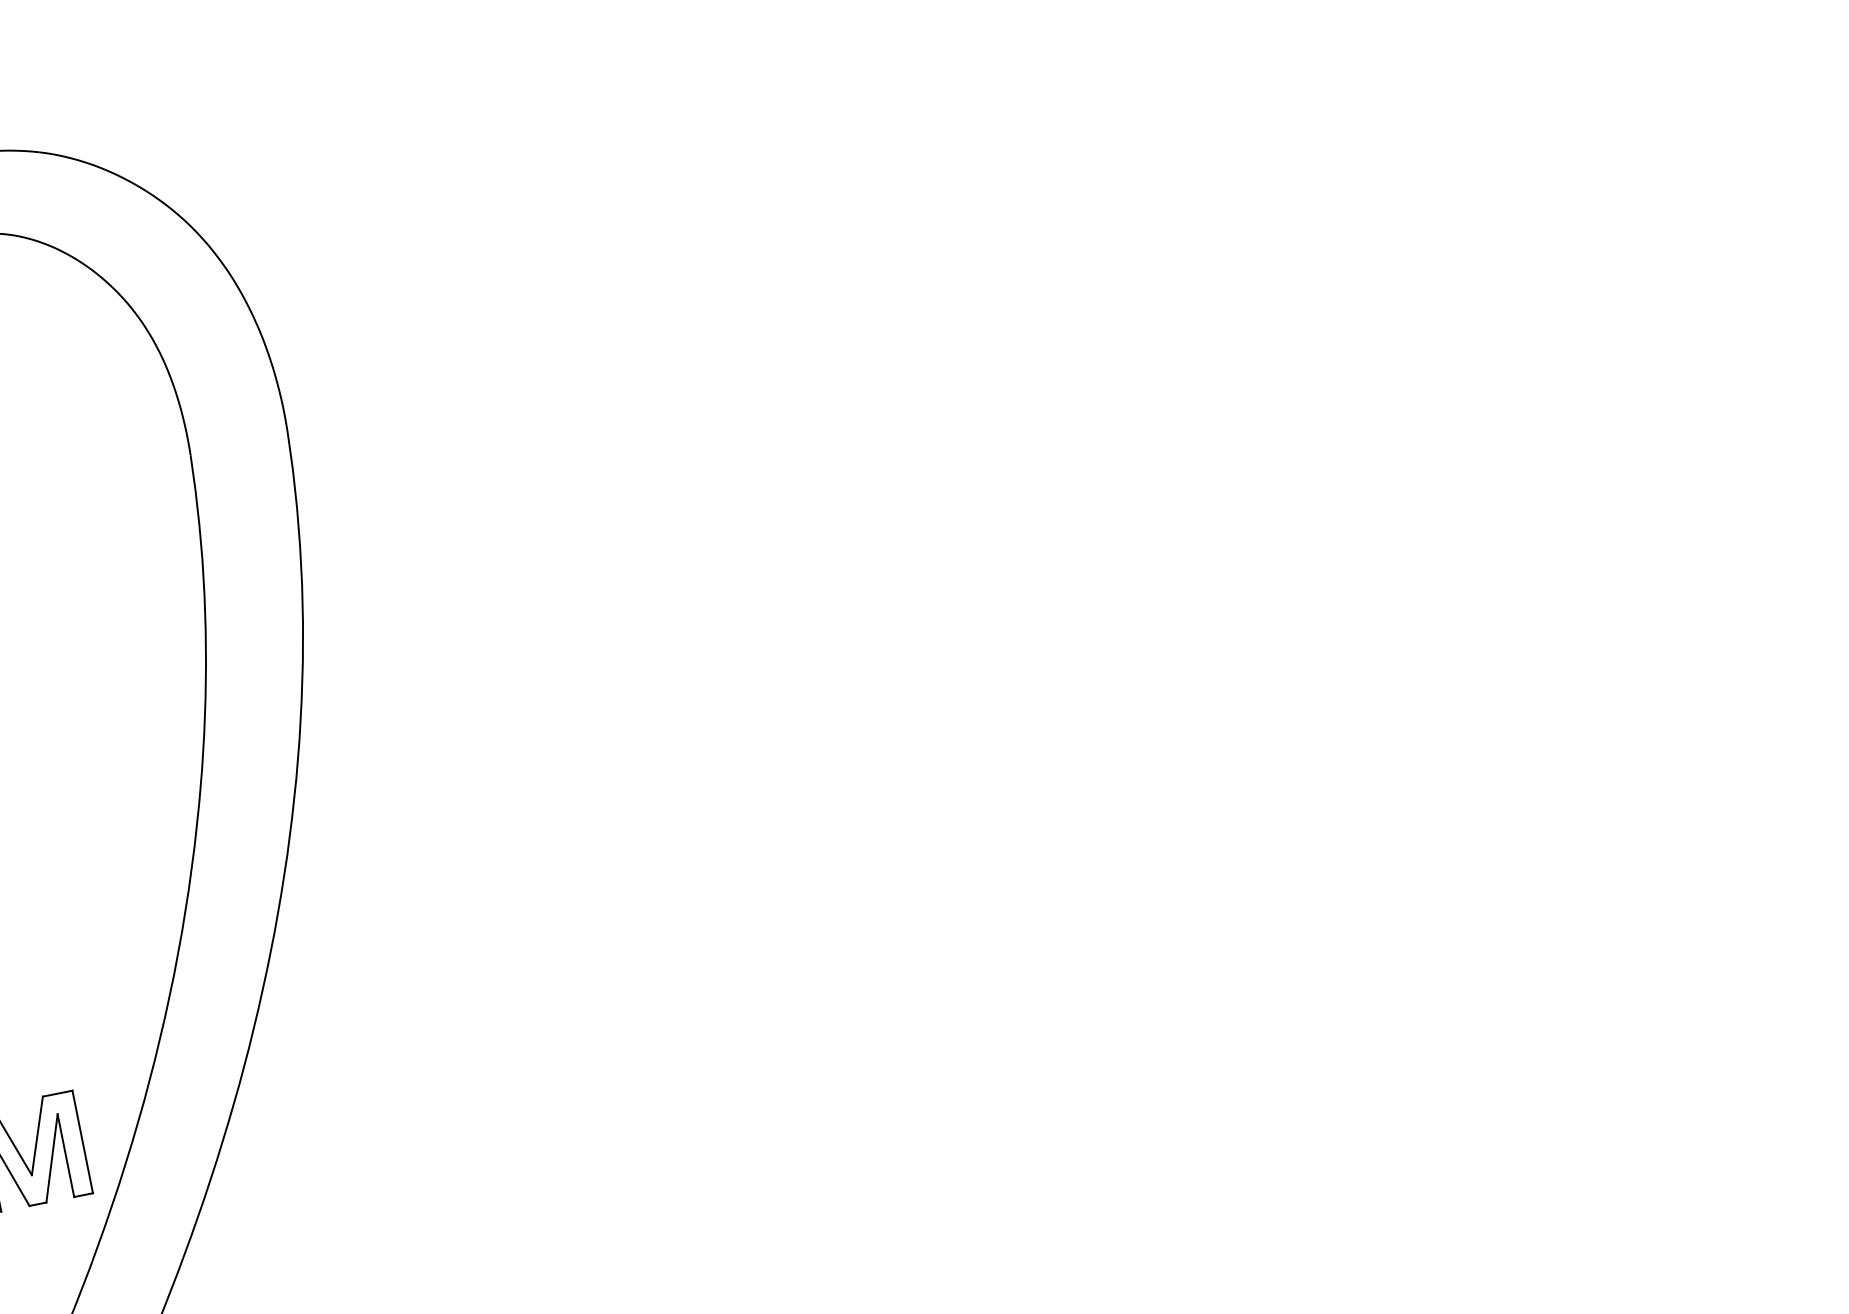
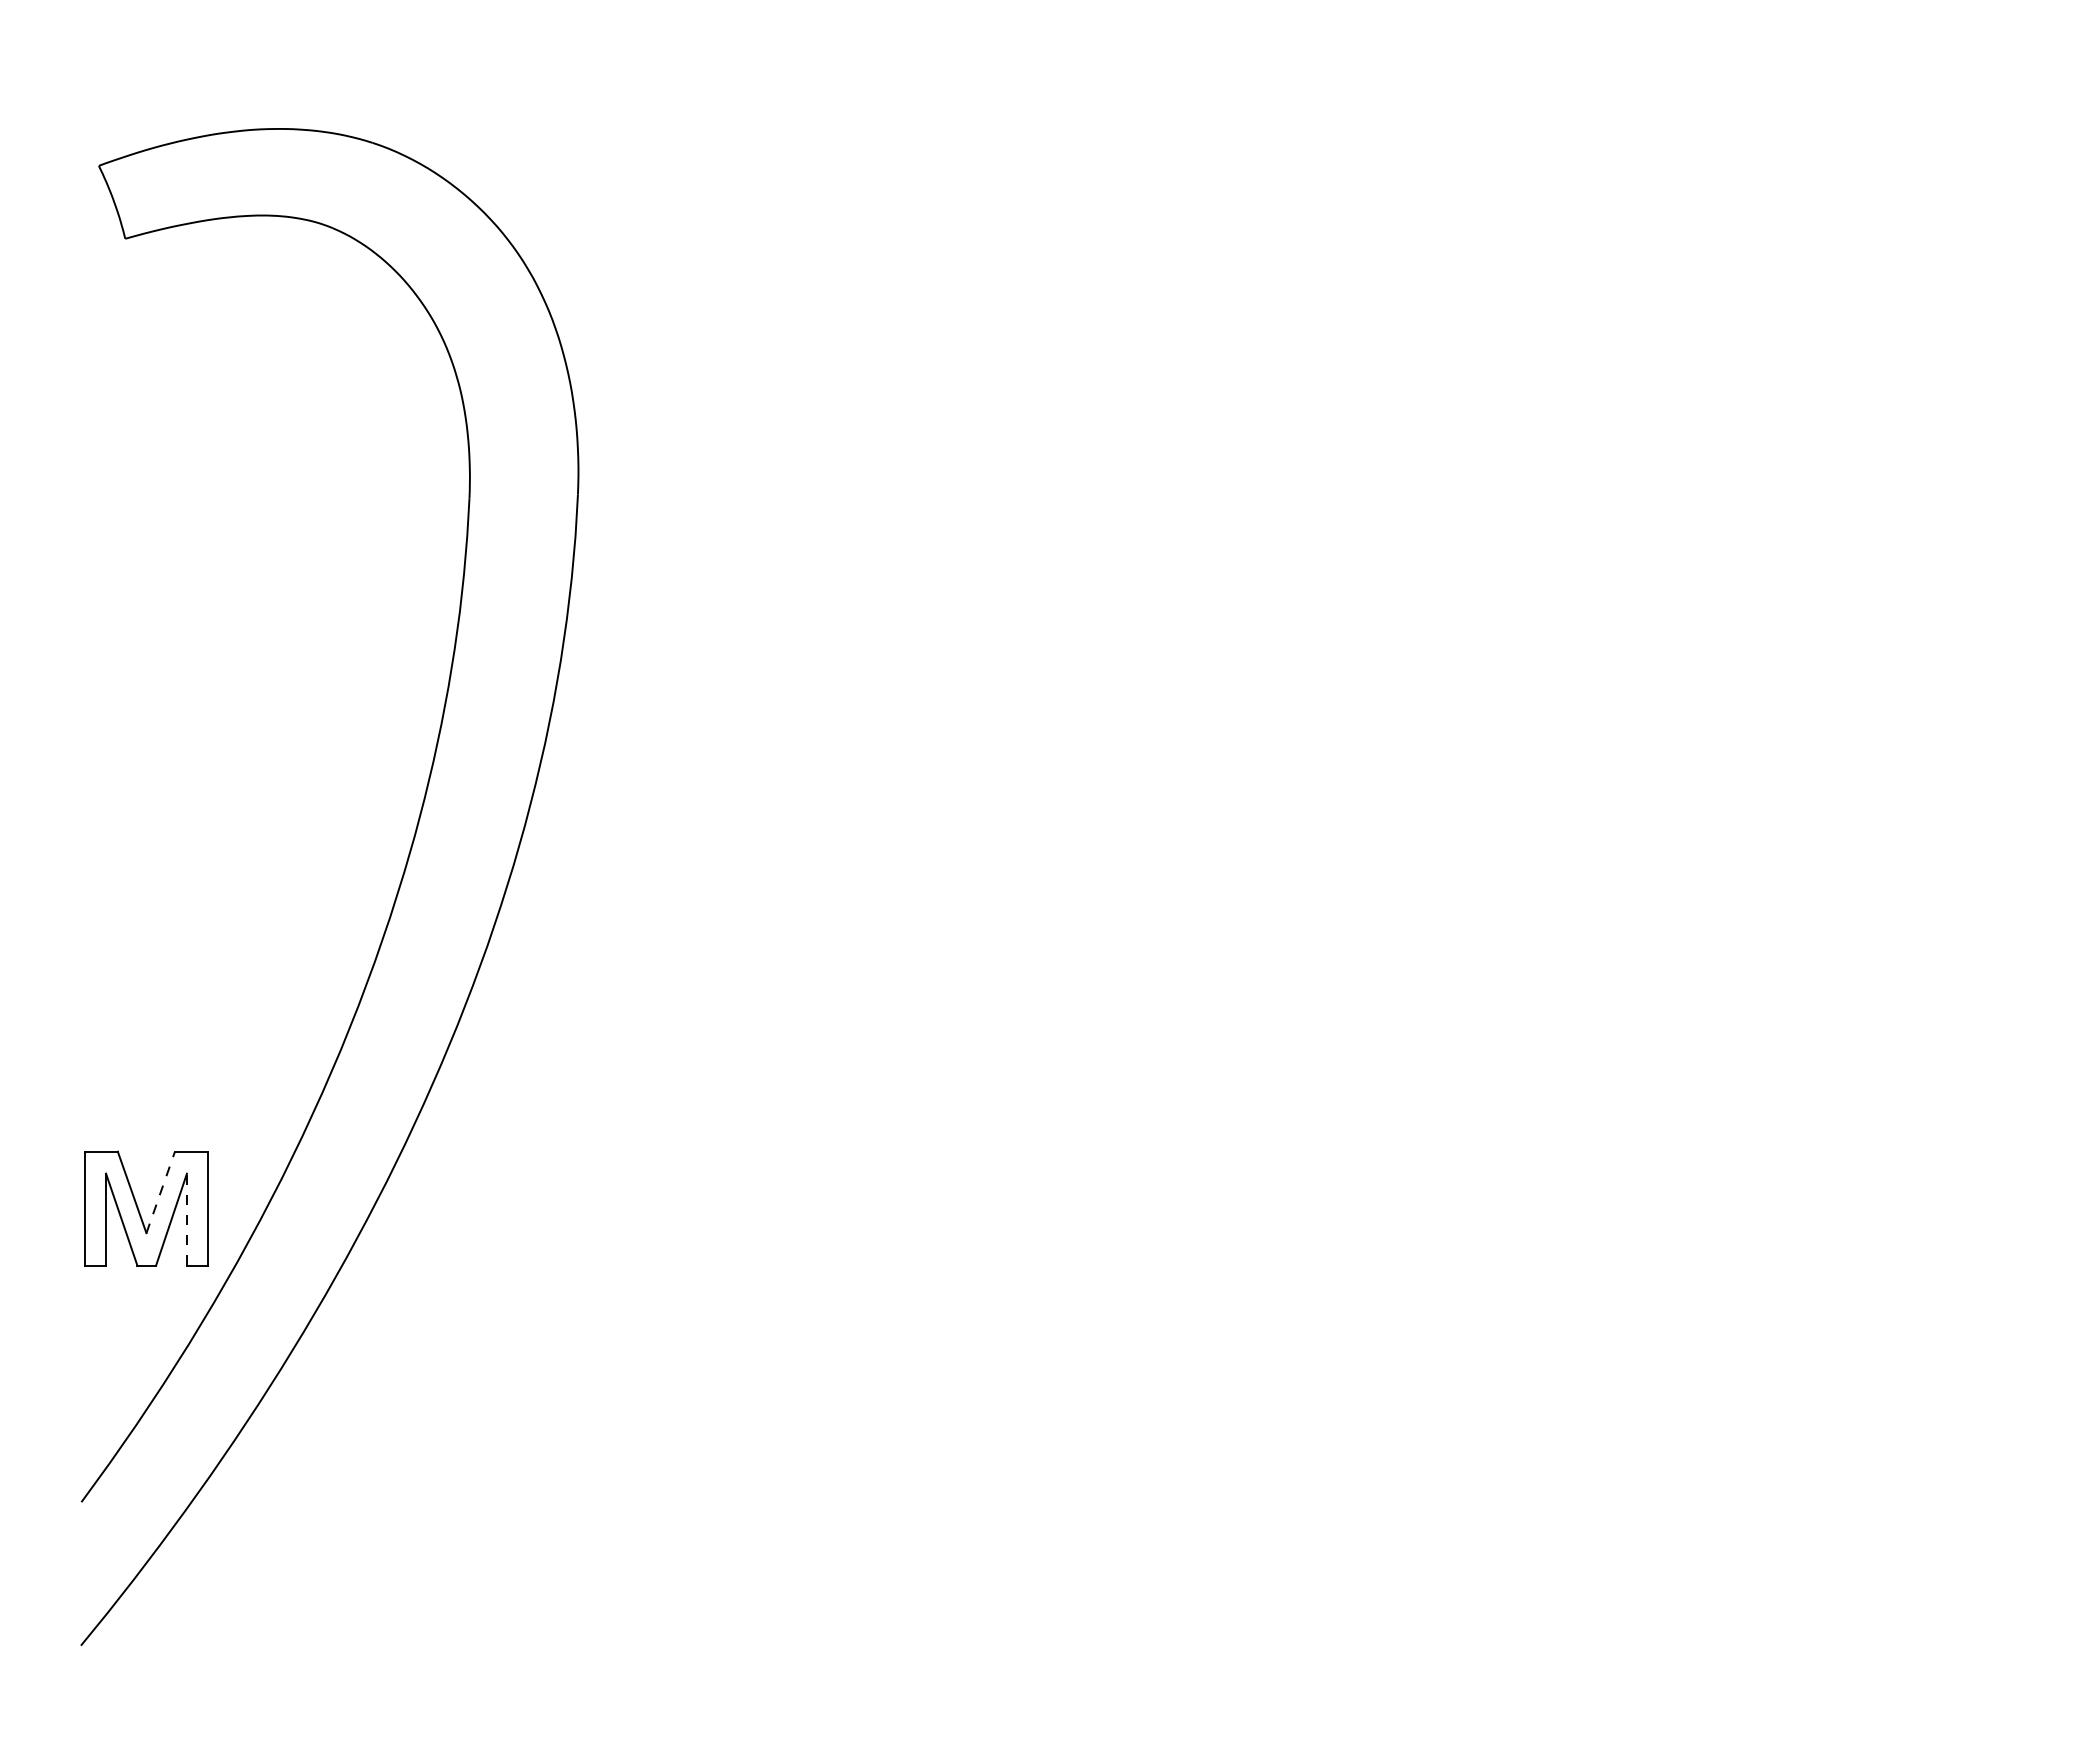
line: (37, 1135) -> (160, 1191), solid -> dashed
line: (65, 1155) -> (186, 1219), solid -> dashed

